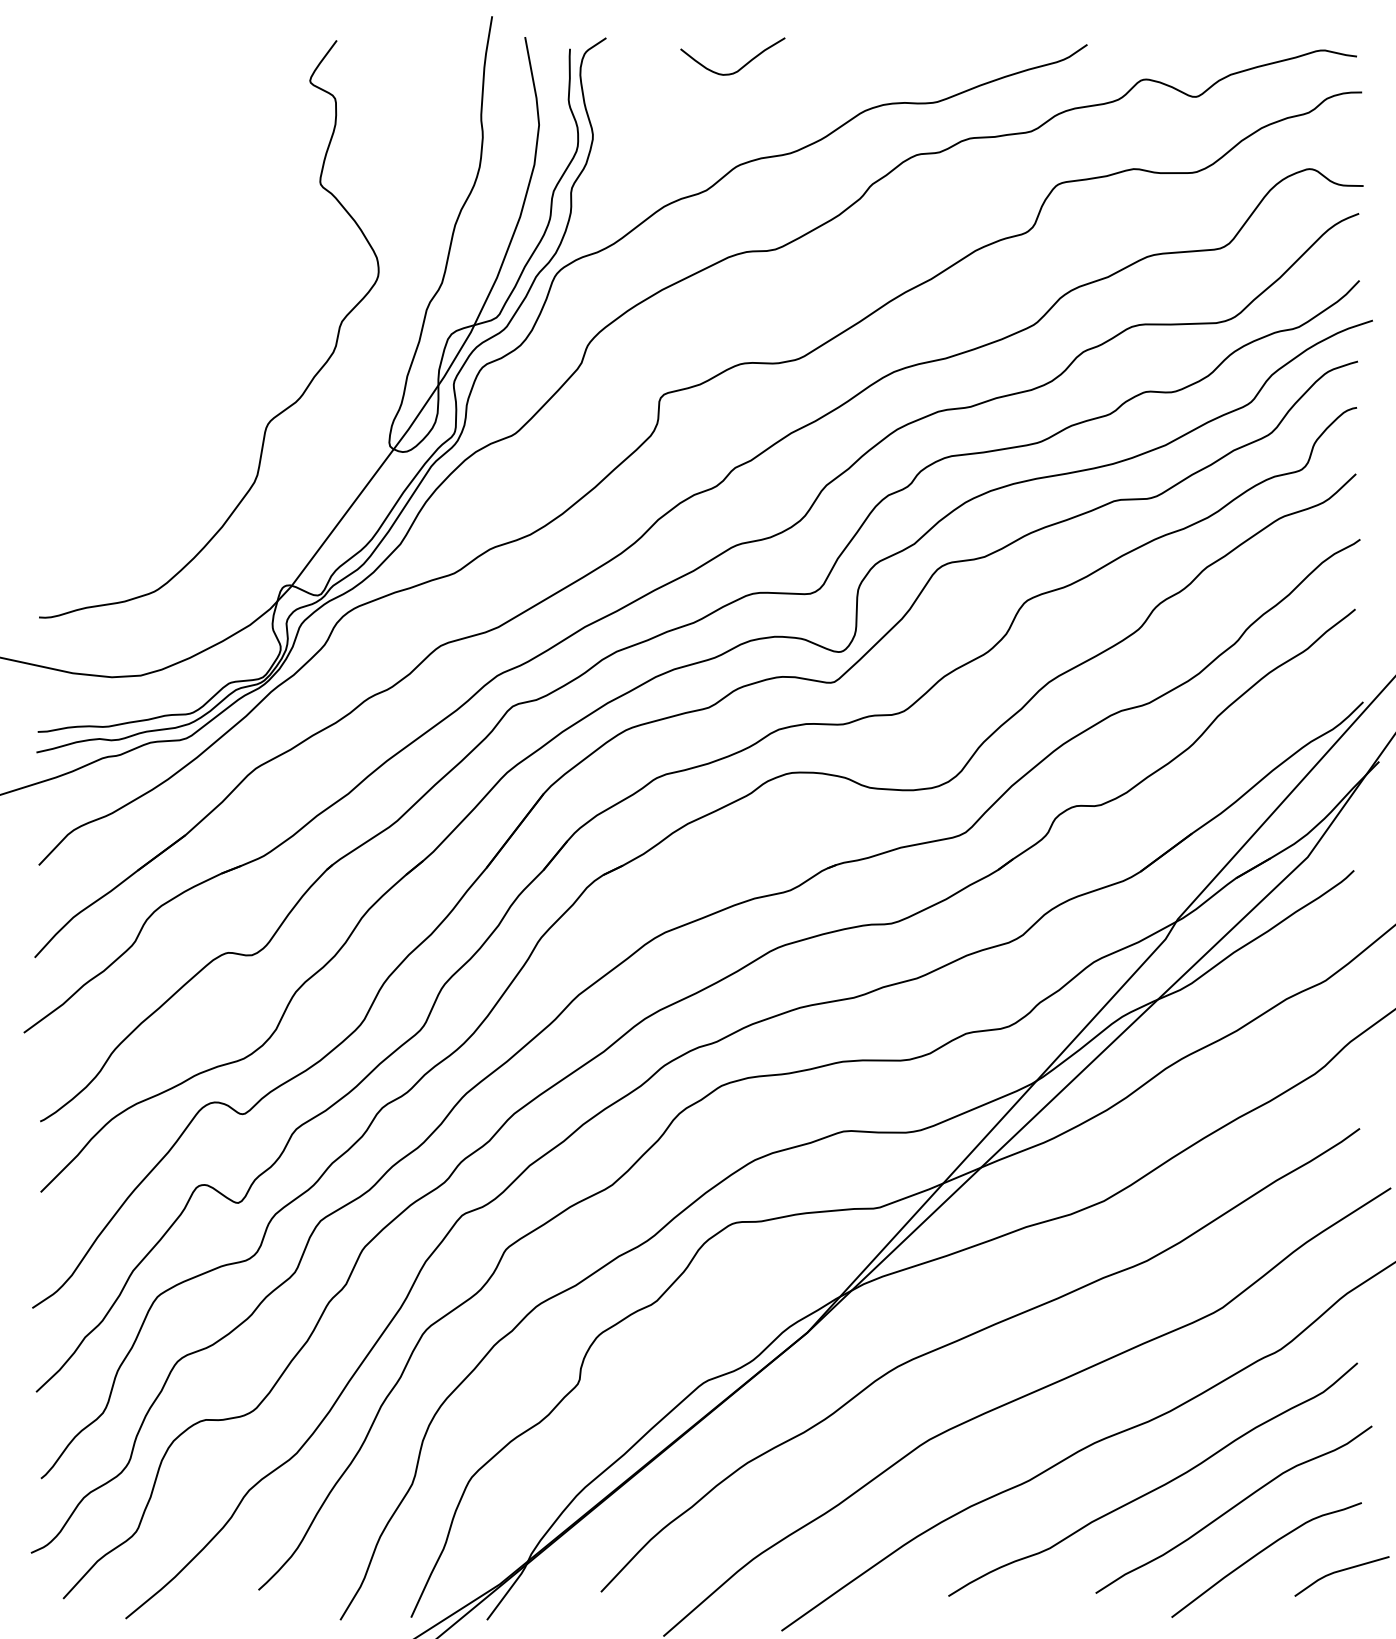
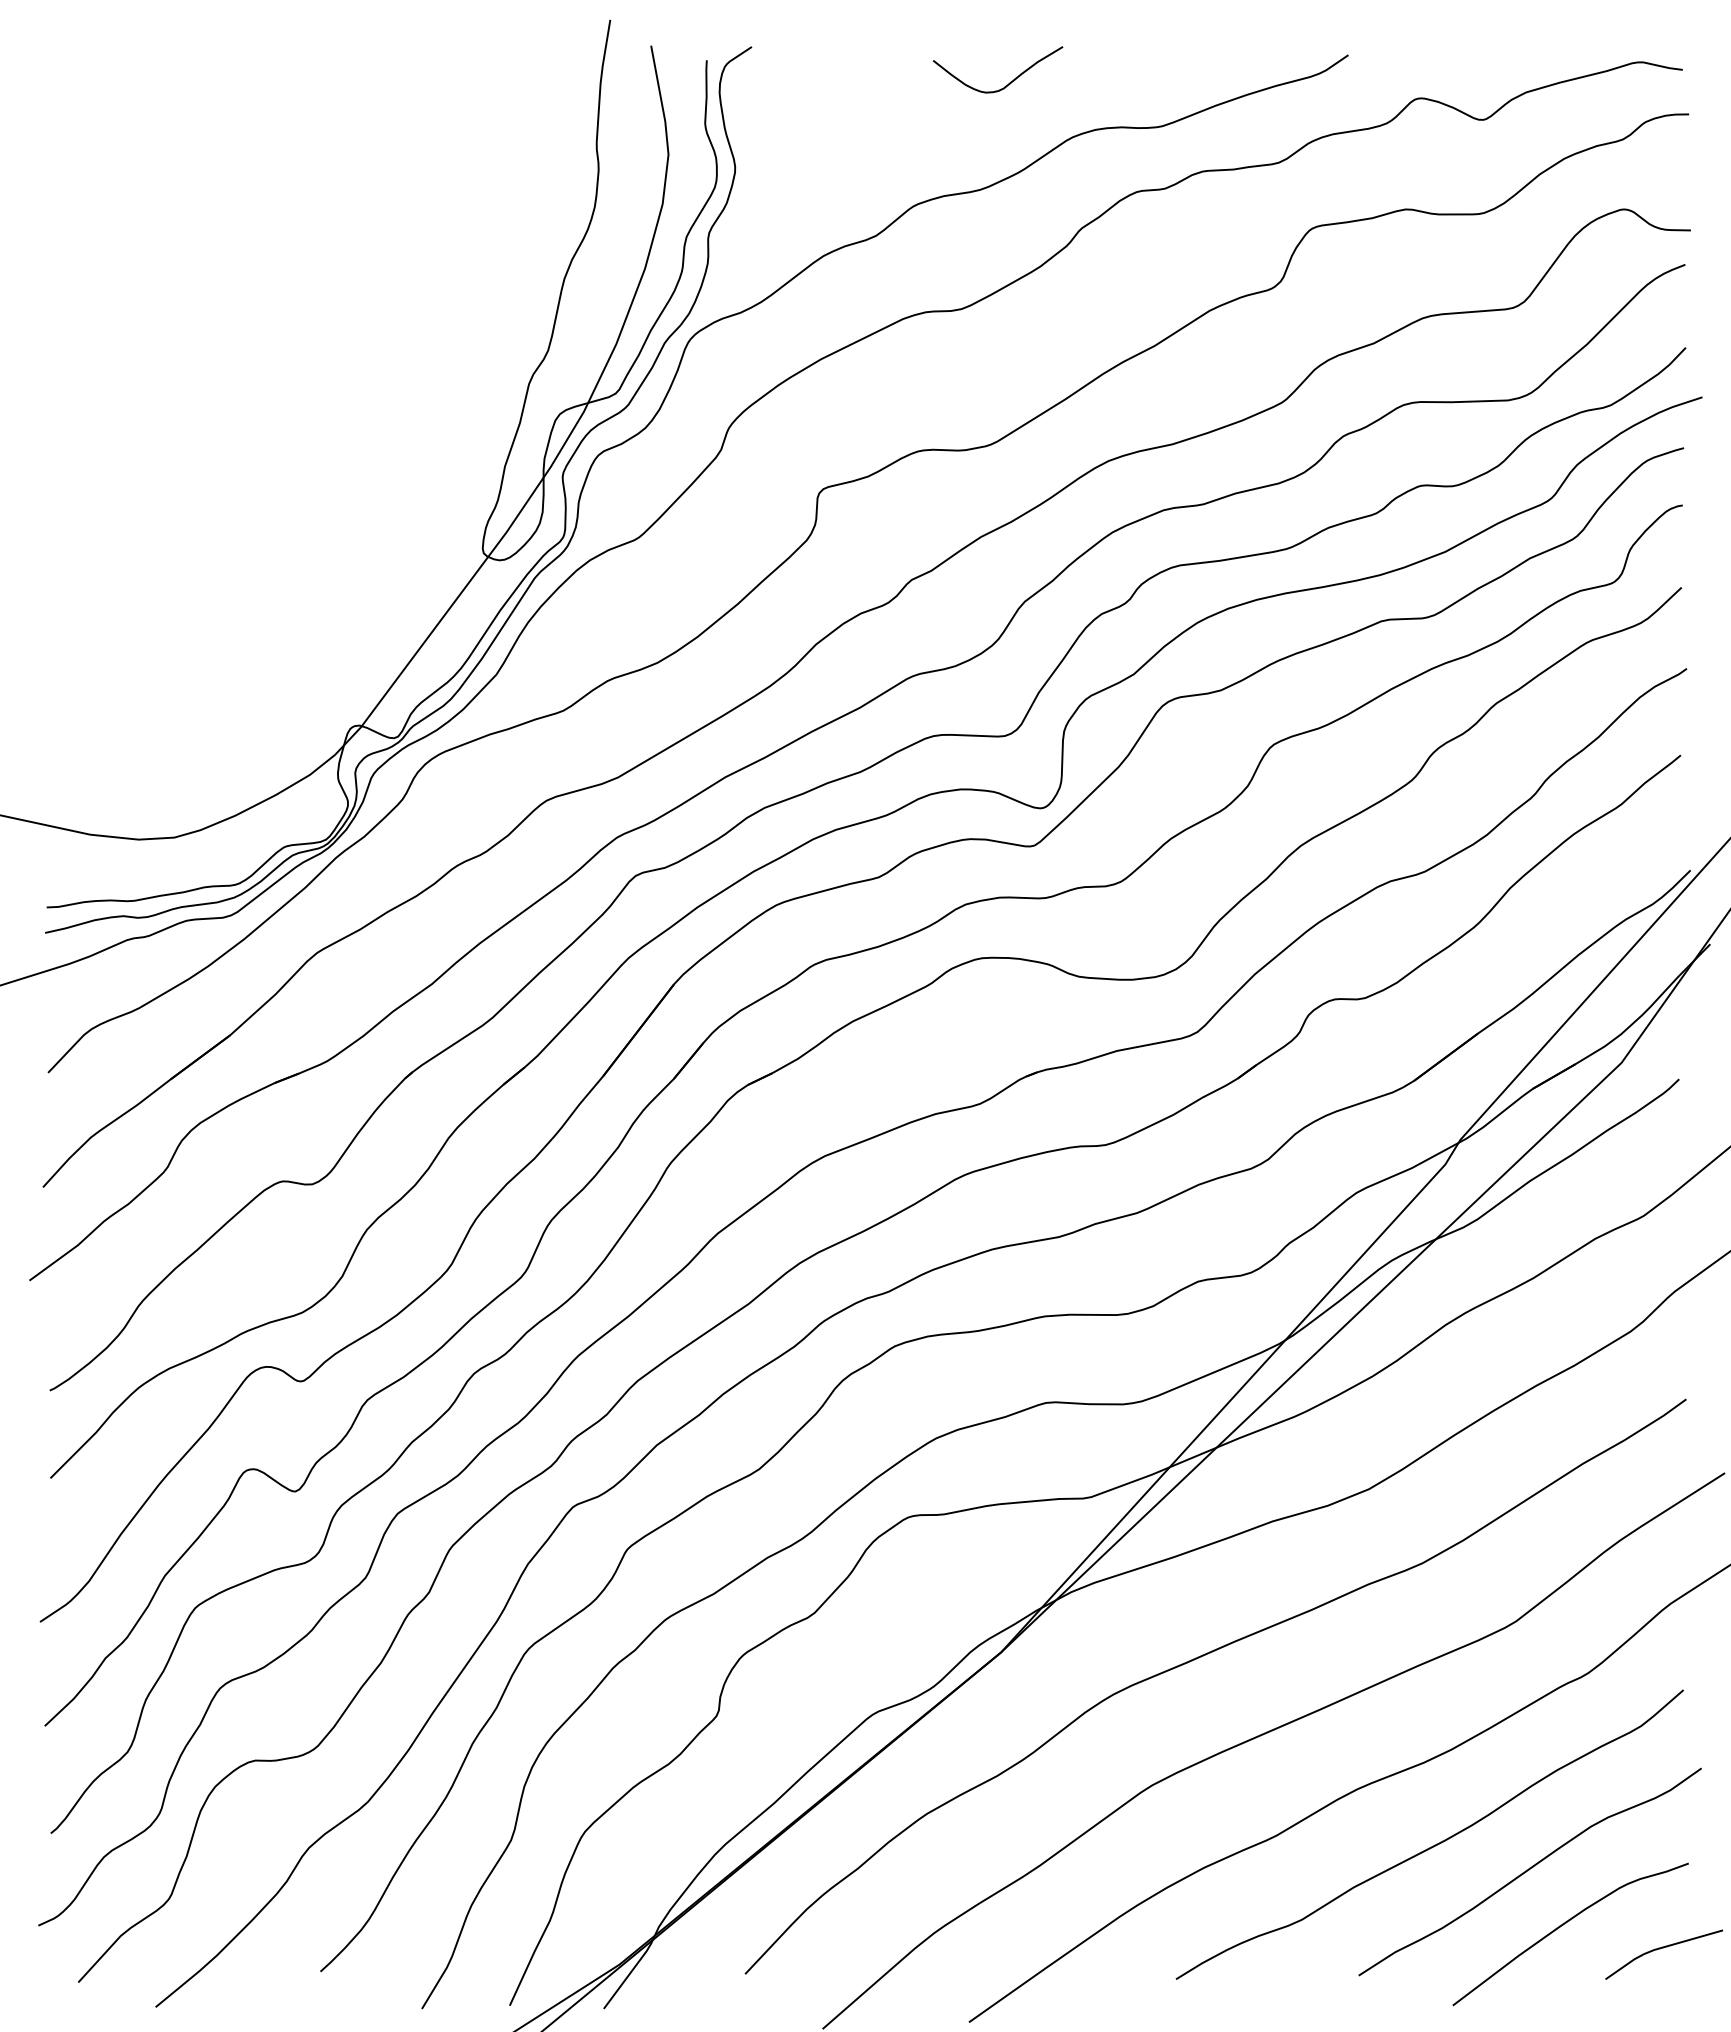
curve: (740, 67) -> (1007, 83), moved
curve: (275, 415) -> (341, 514), removed

